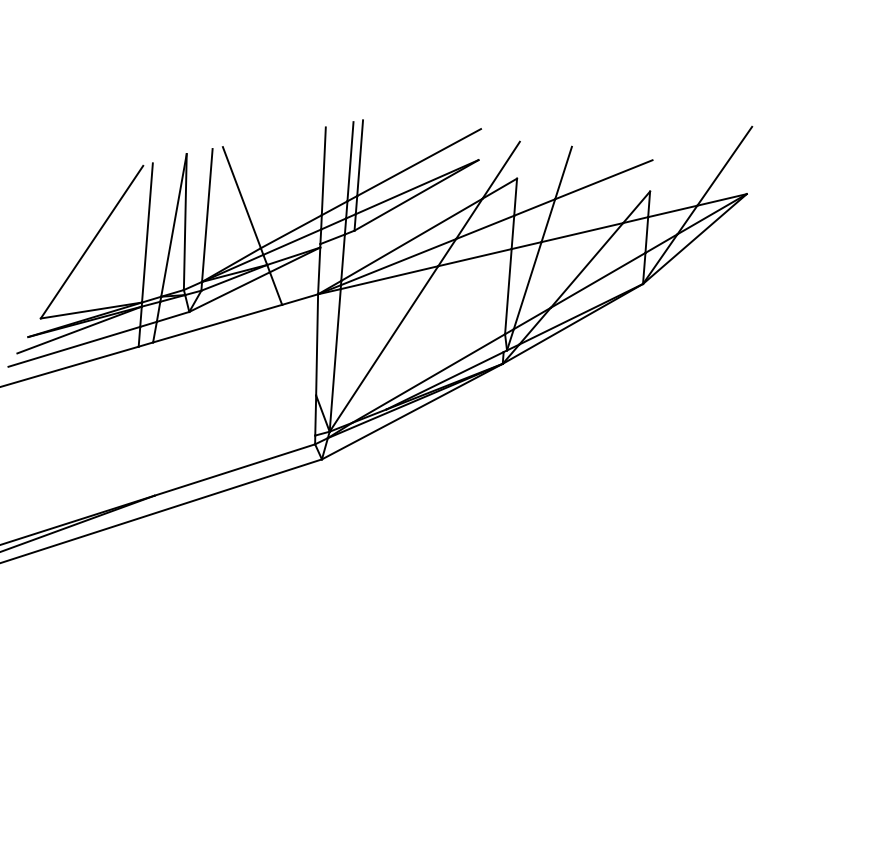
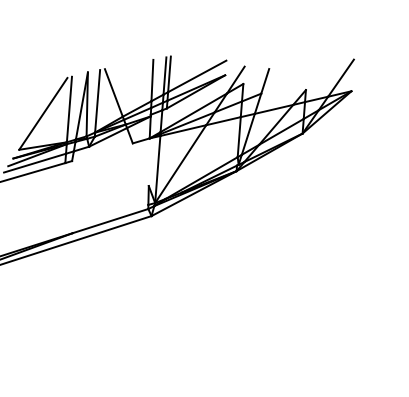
line: (604, 179) -> (284, 84), removed
line: (217, 324) -> (102, 152), removed
line: (315, 345) -> (148, 162), removed

